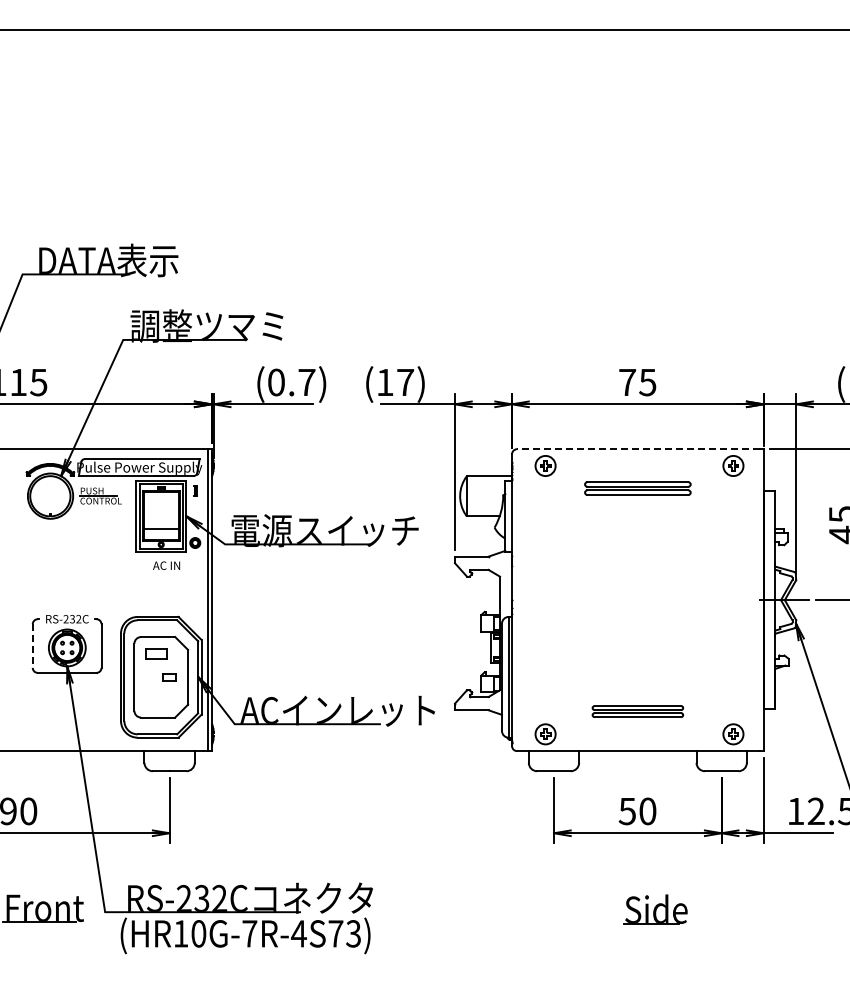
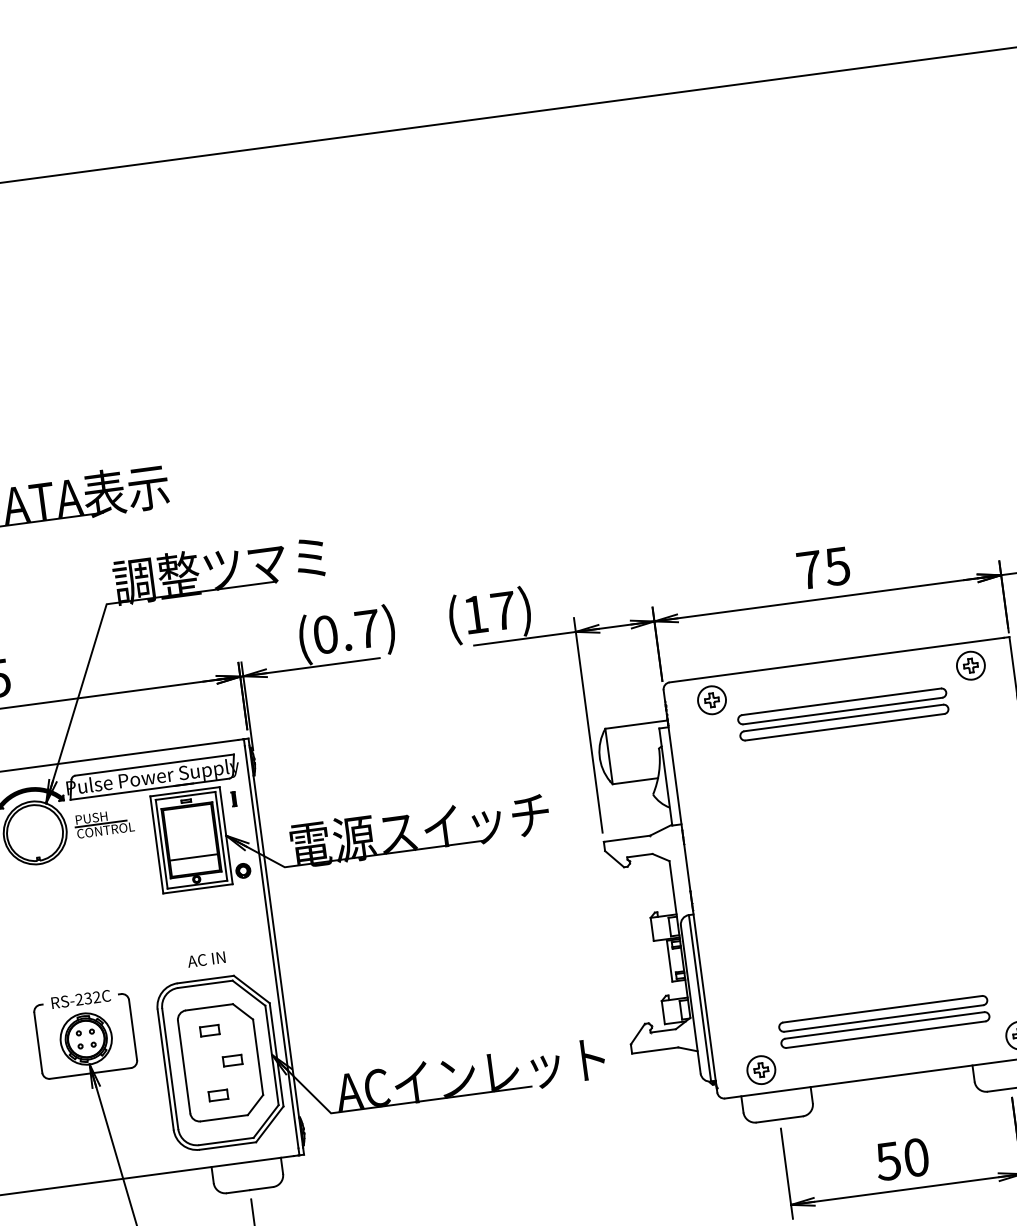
line: (637, 449) -> (835, 660), dashed -> solid
part: (637, 488) -> (842, 714), size x1.43
text: (166, 565) -> (206, 959), moved
line: (32, 646) -> (38, 1043), dashed -> solid
part: (155, 653) -> (208, 1030), size x0.62
part: (155, 700) -> (217, 1095), added
part: (637, 711) -> (883, 1021), size x1.67

